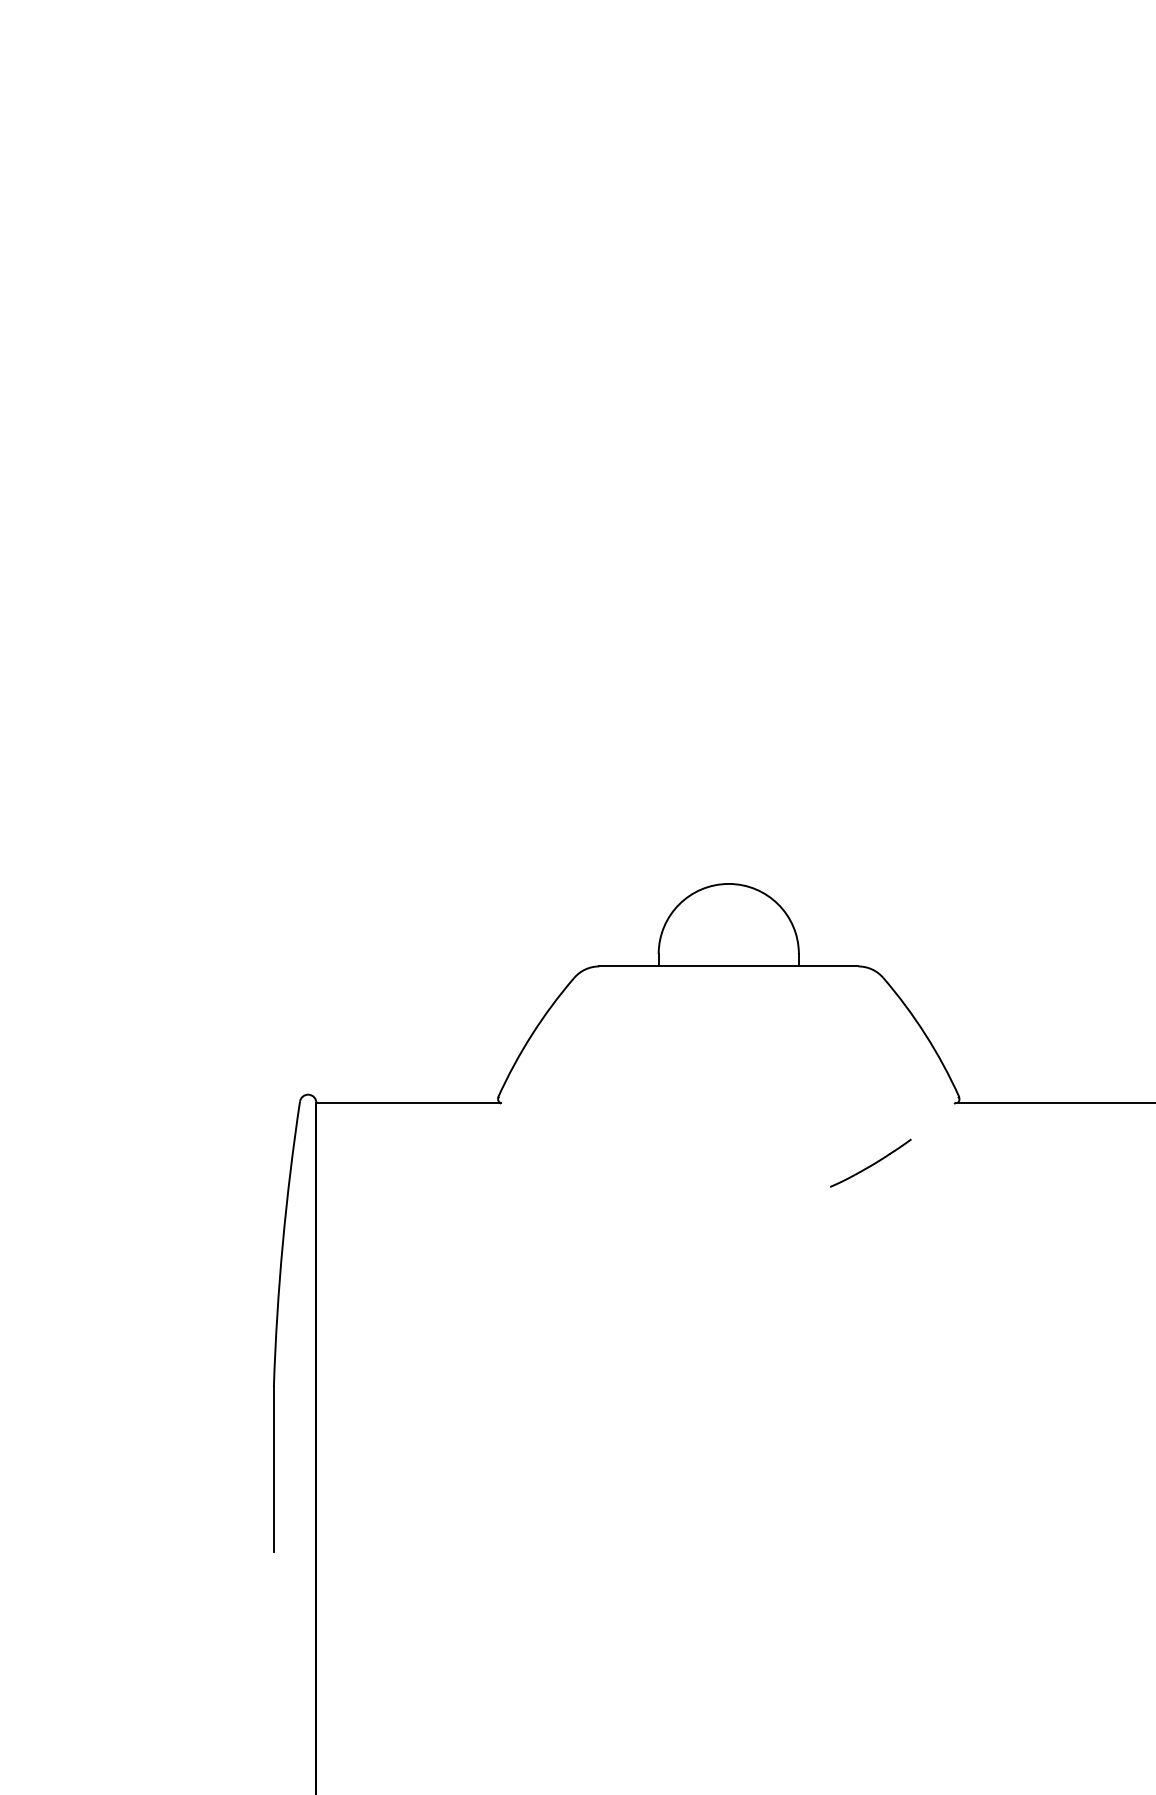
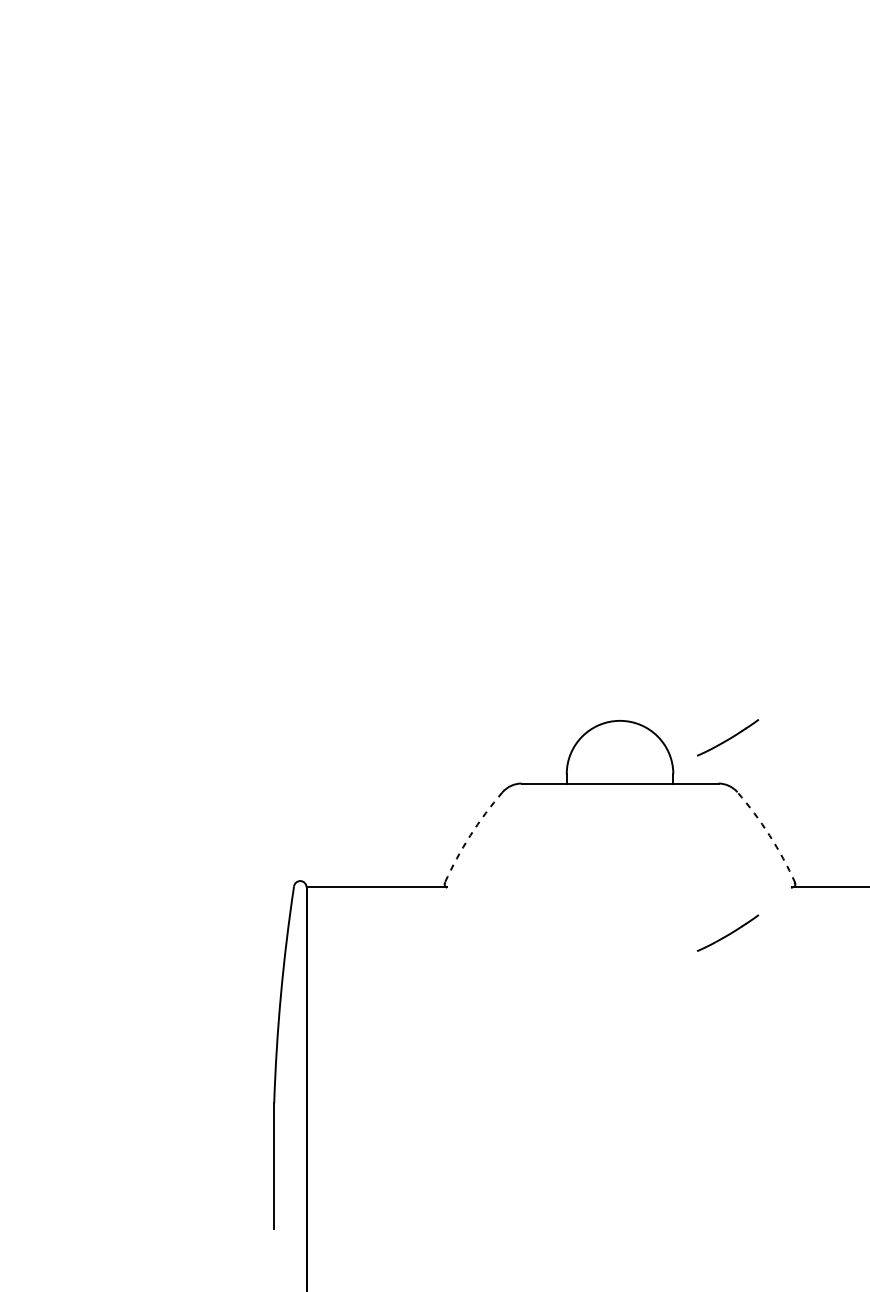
part: (870, 905) -> (727, 737), added
arc: (531, 1034) -> (470, 835), solid -> dashed
arc: (925, 1034) -> (769, 835), solid -> dashed

